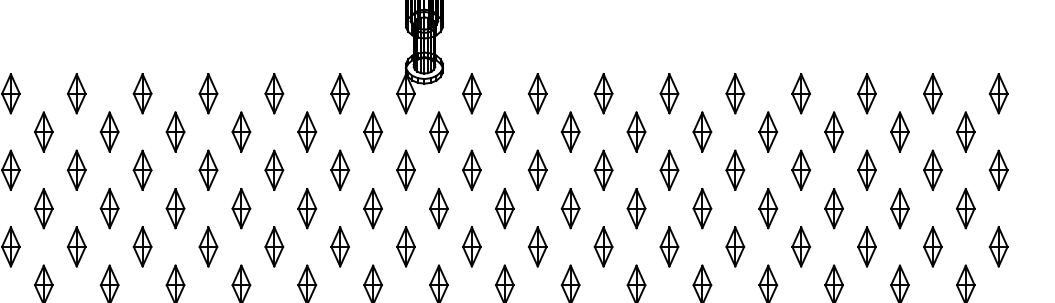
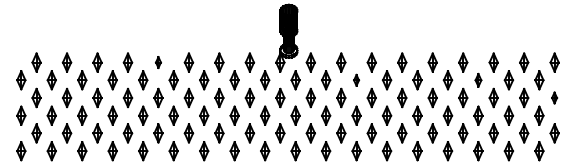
part: (142, 93) -> (158, 62), size x0.6
part: (570, 132) -> (356, 80), size x0.6
part: (834, 132) -> (478, 80), size x0.7
part: (998, 169) -> (554, 97), size x0.6

